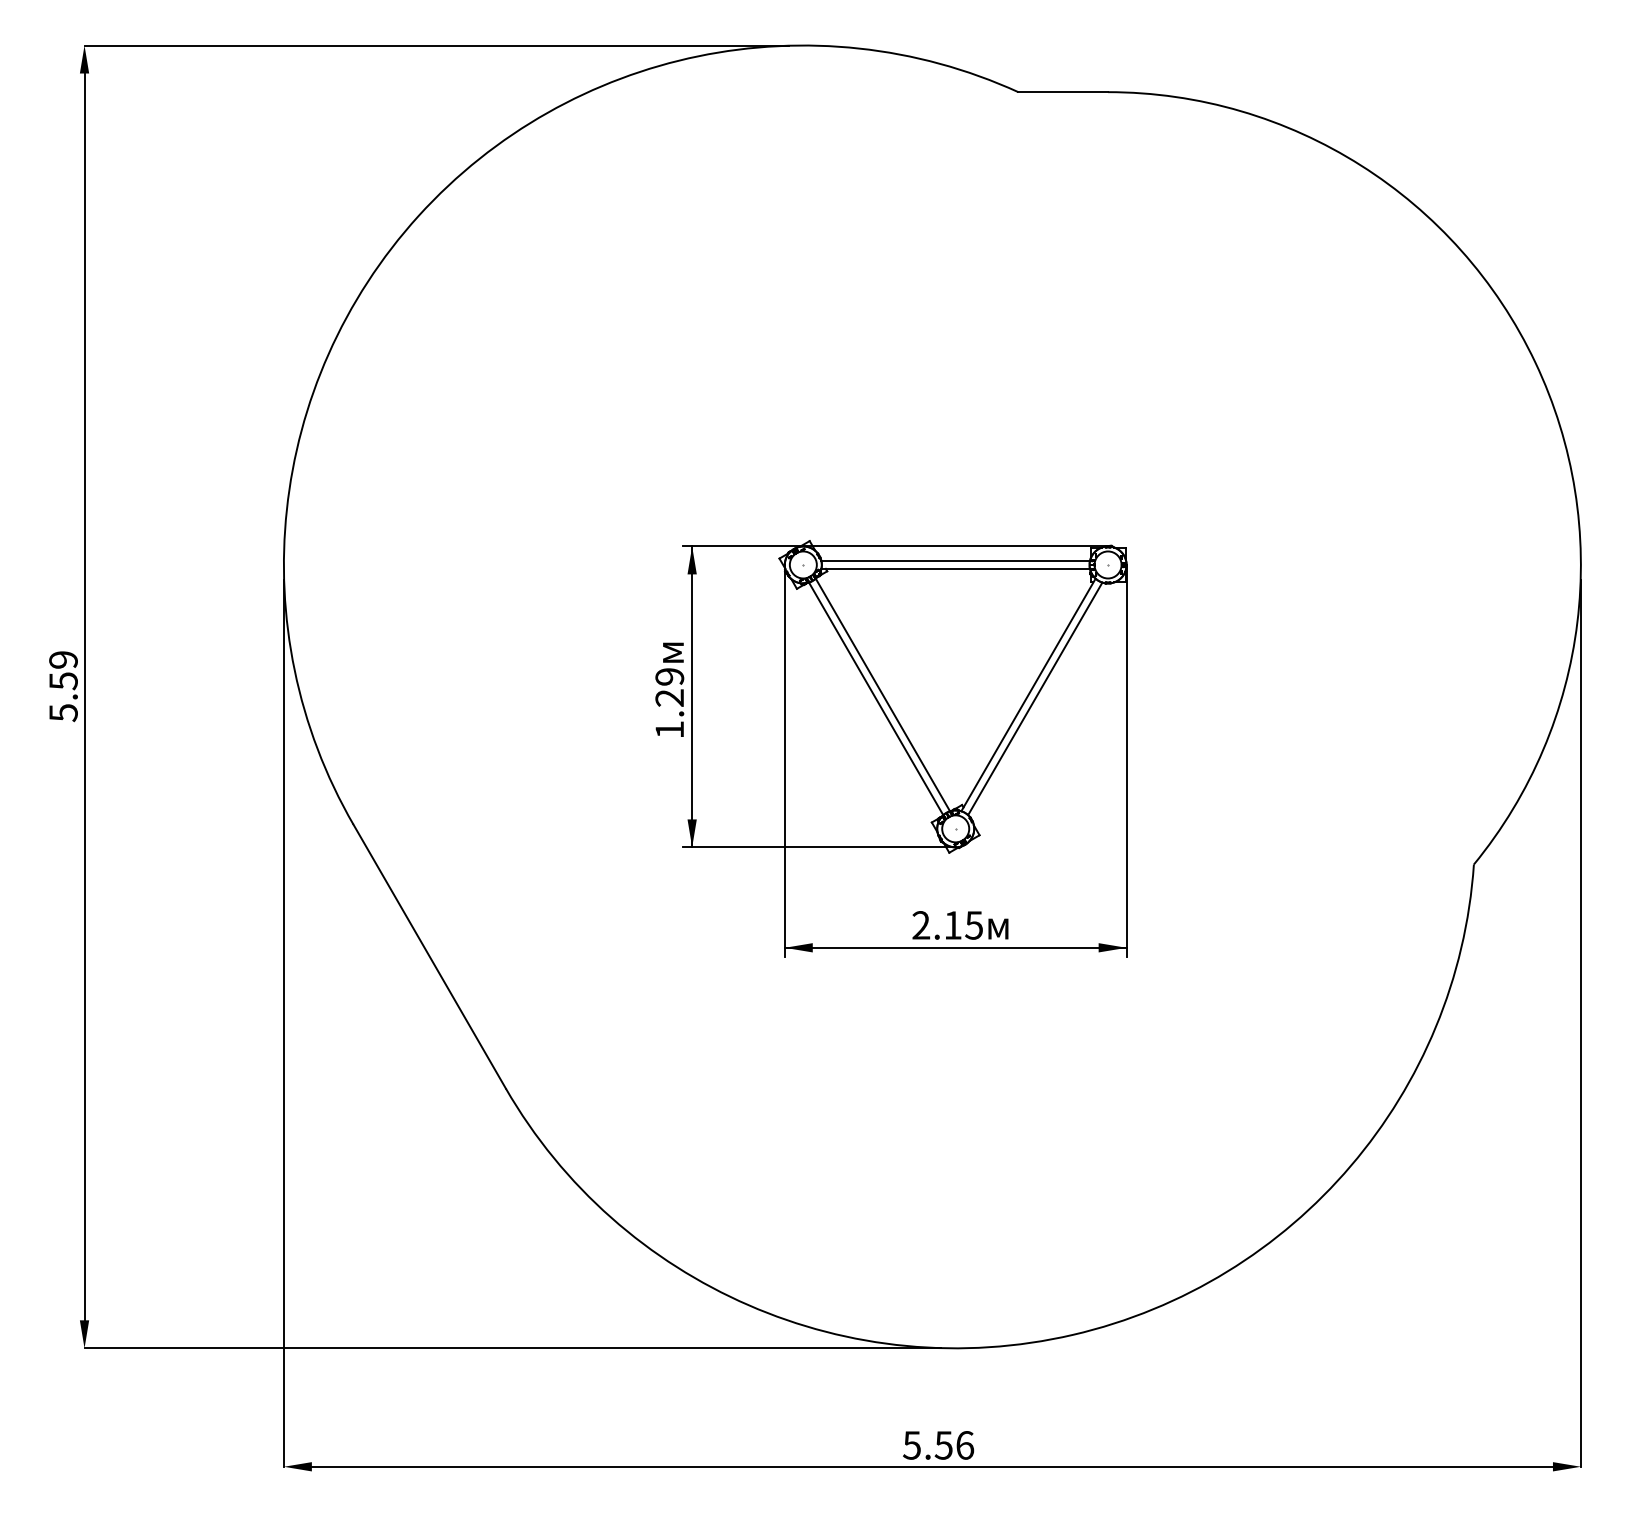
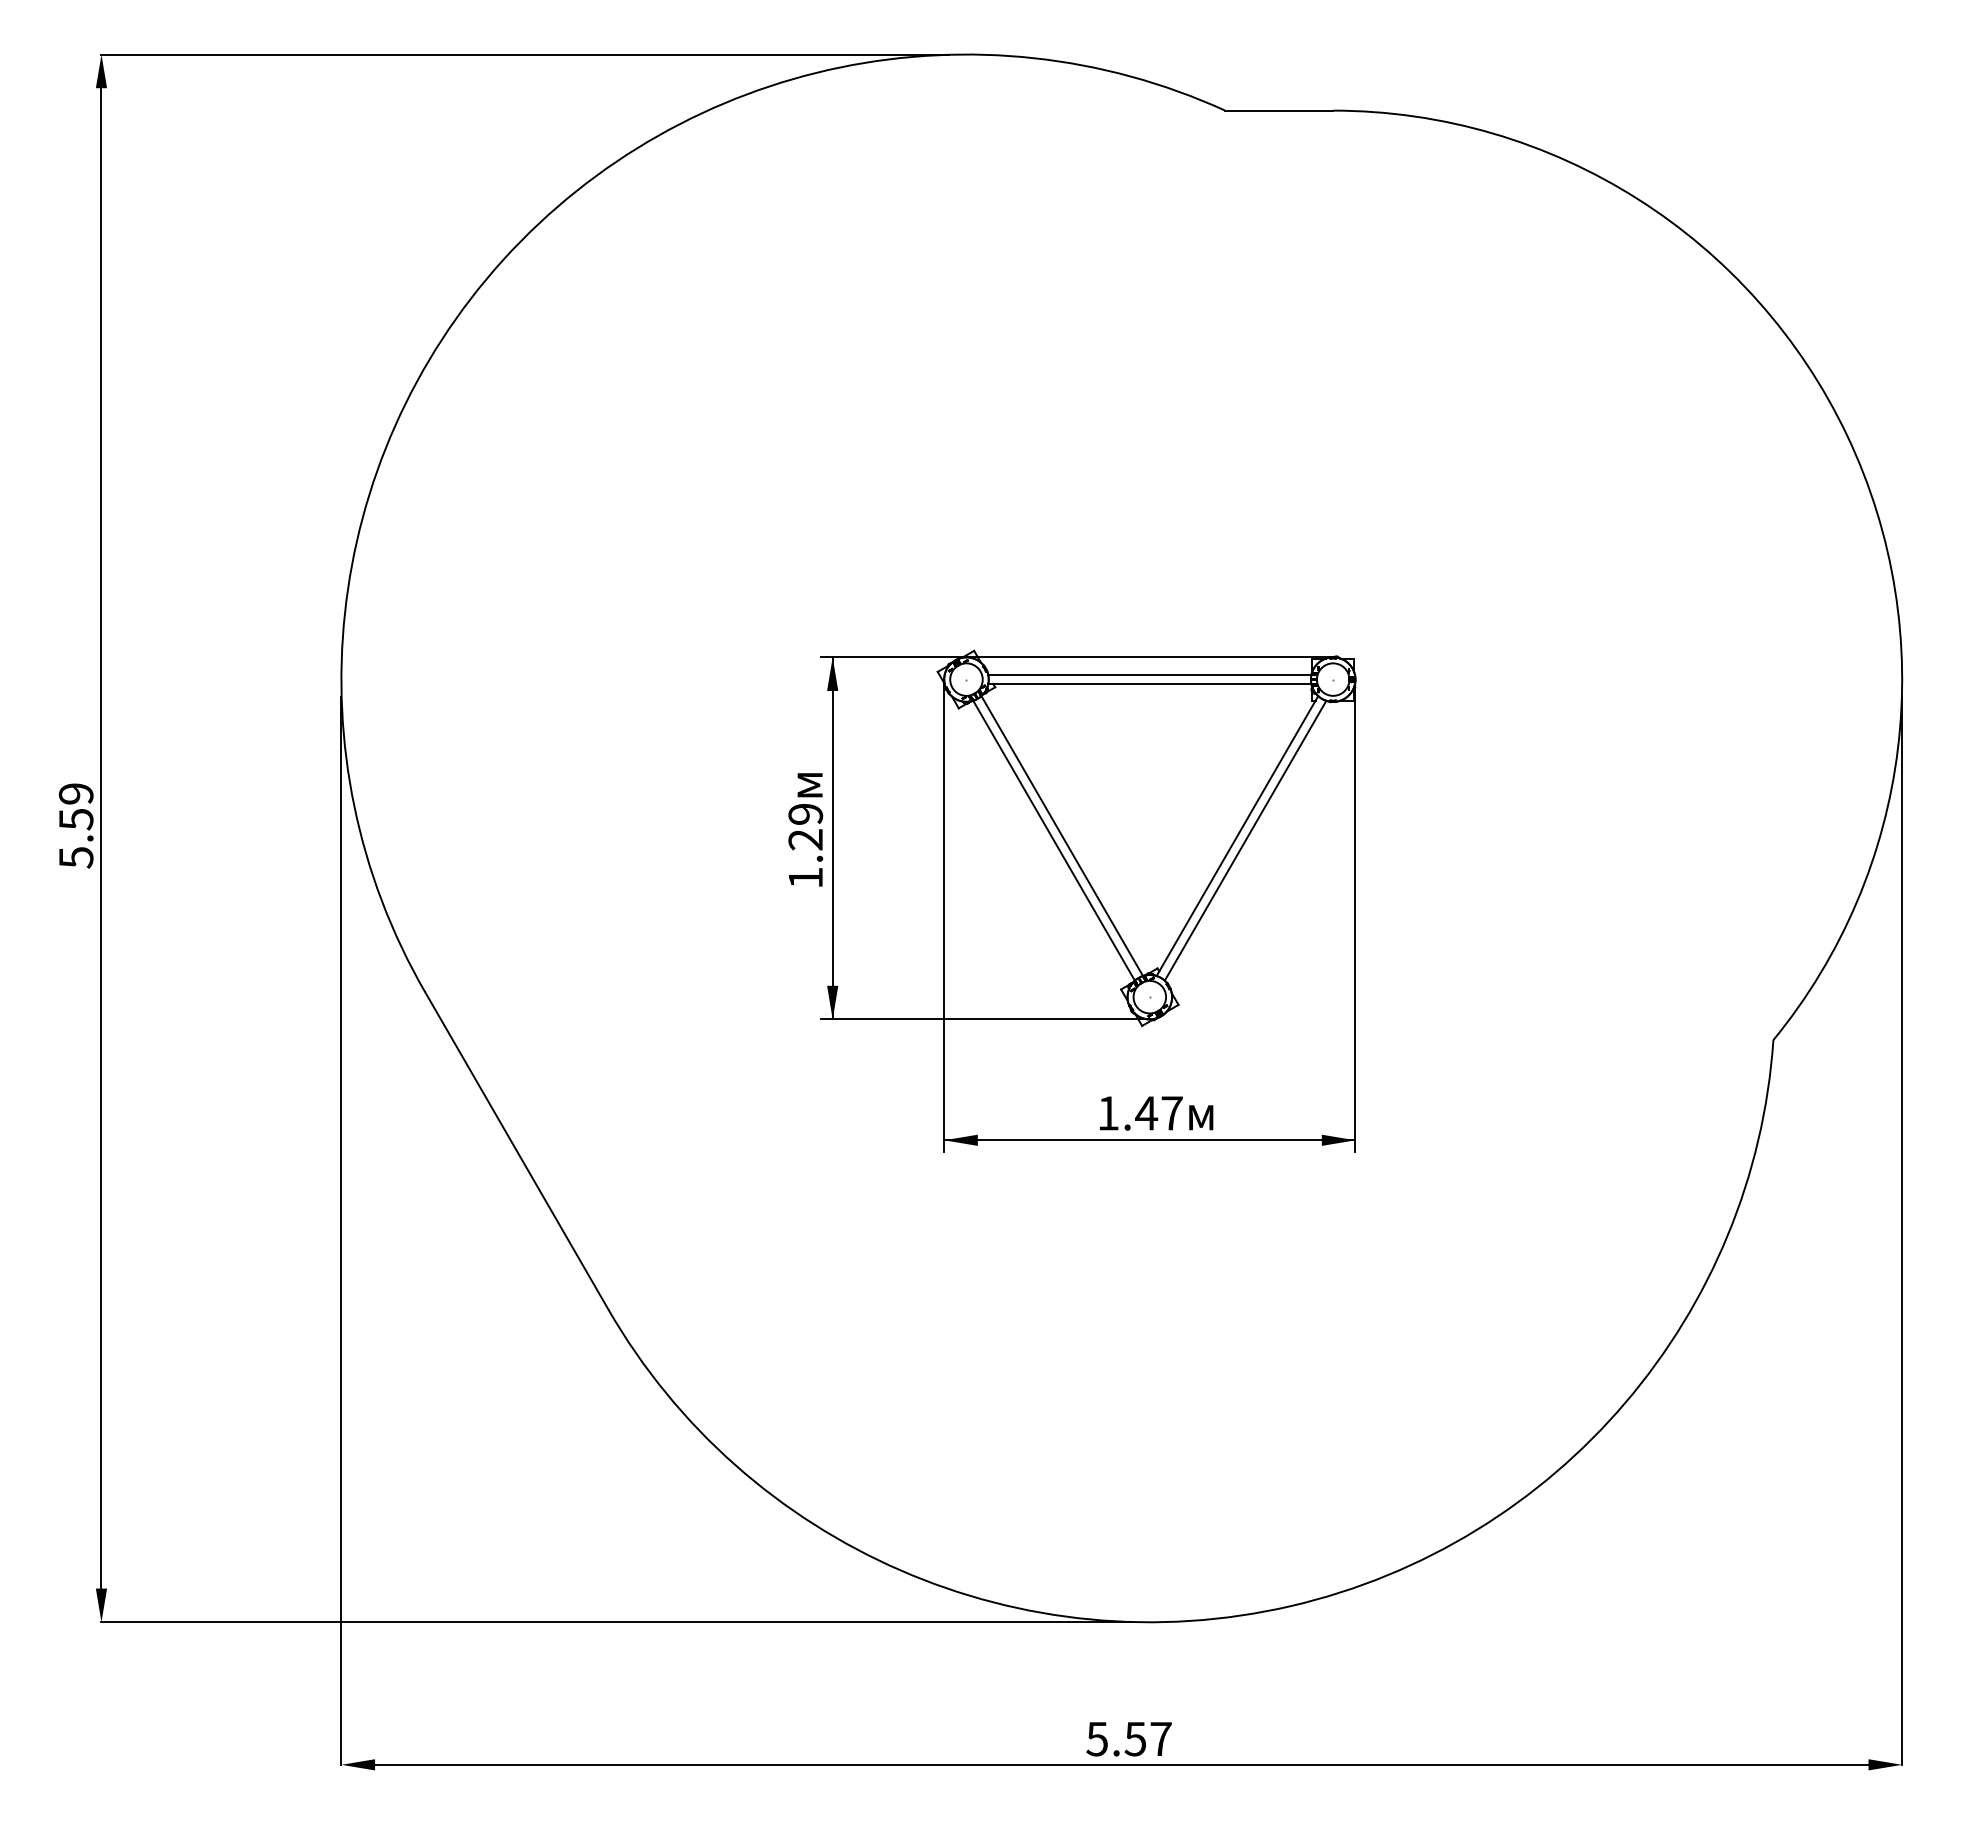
text: (947, 925) -> (1139, 1113), 2.15 -> 1.47
text: (964, 1444) -> (1160, 1738), 5.56 -> 5.57

